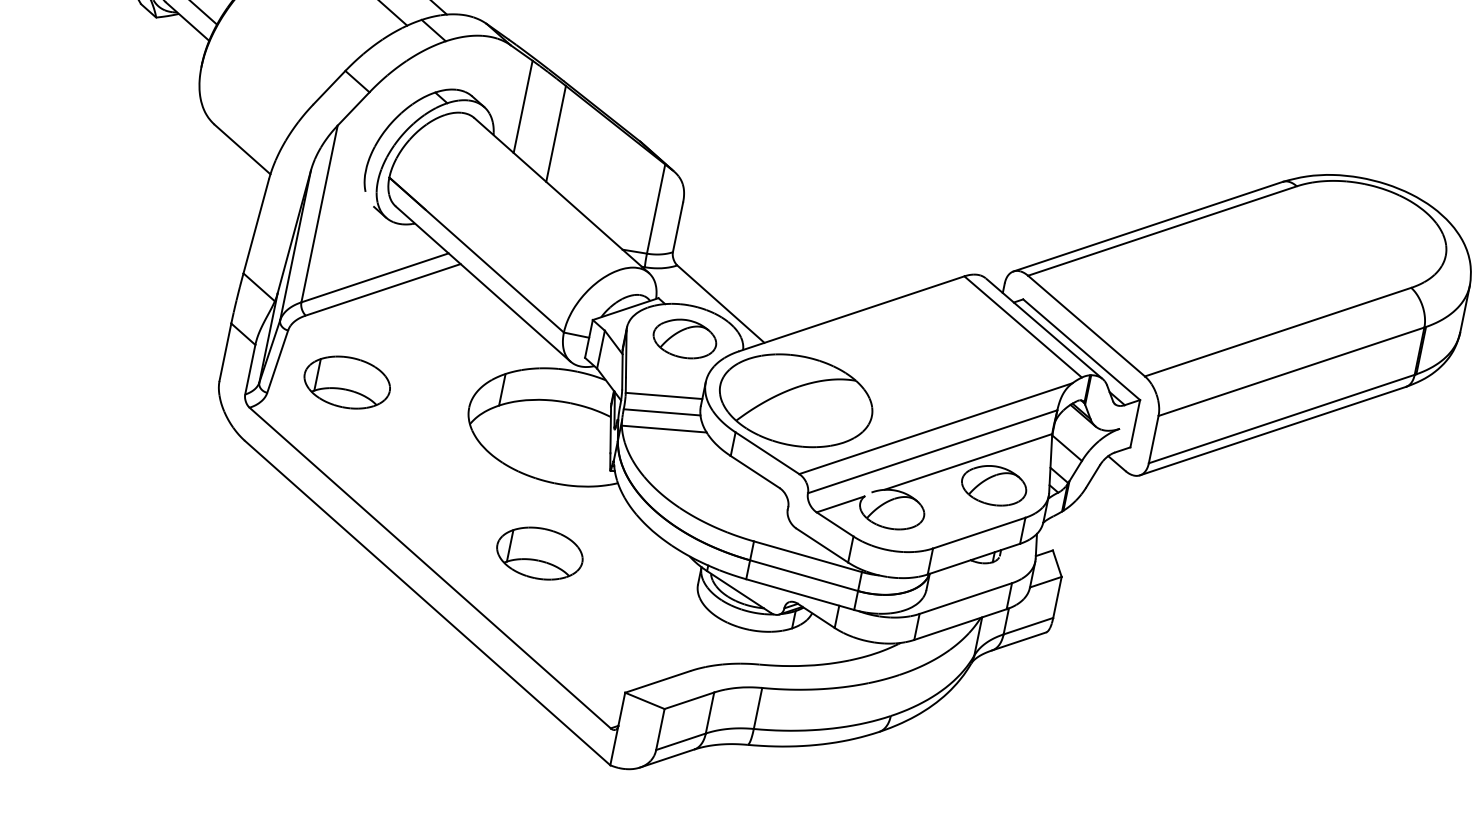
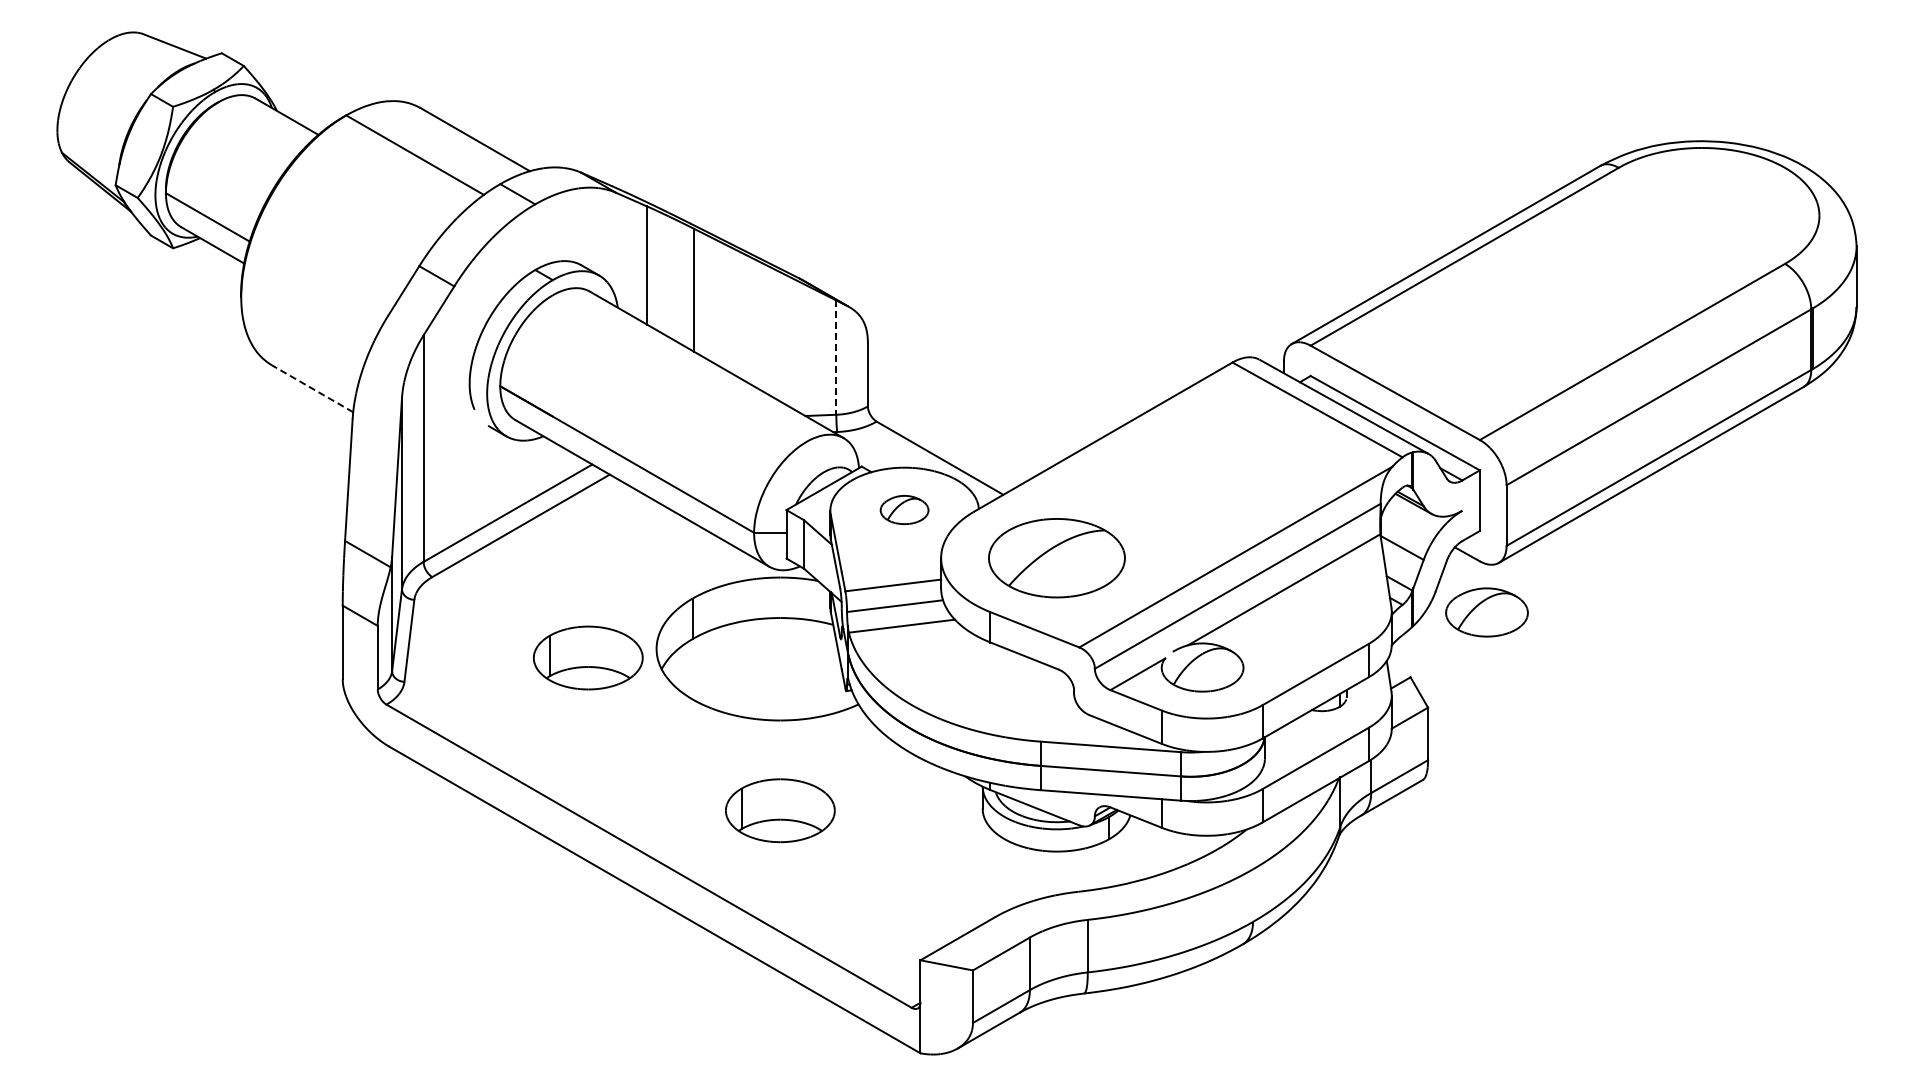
line: (242, 149) -> (312, 388), solid -> dashed
line: (656, 209) -> (836, 358), solid -> dashed
part: (684, 338) -> (904, 509), size x0.6
part: (347, 382) -> (588, 657), moved
part: (795, 401) -> (1056, 558), size x0.7
part: (993, 485) -> (1486, 612), moved

